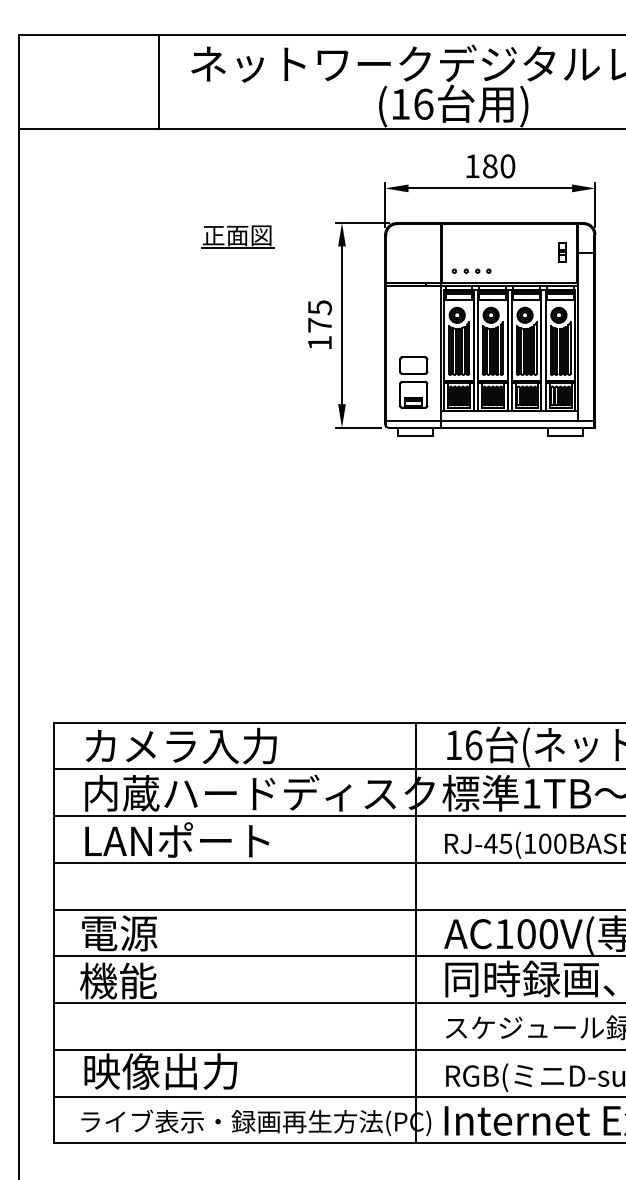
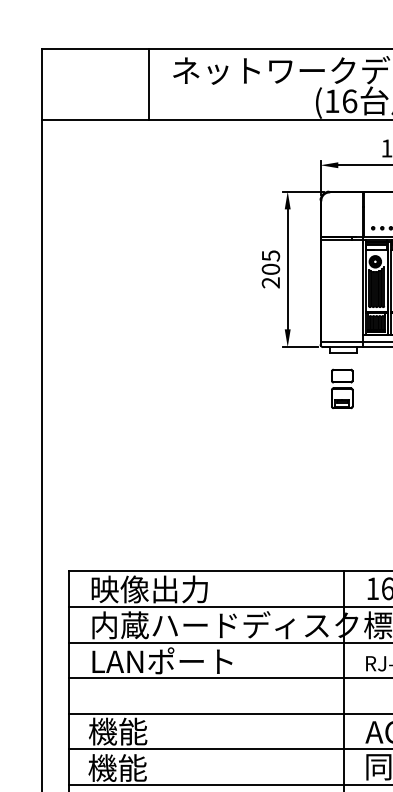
part: (237, 236) -> (208, 201), removed
text: (319, 334) -> (270, 276), 175 -> 205
part: (413, 382) -> (342, 388), moved
text: (180, 745) -> (164, 588), カメラ入力 -> 映像出力
text: (118, 932) -> (117, 731), 電源 -> 機能

